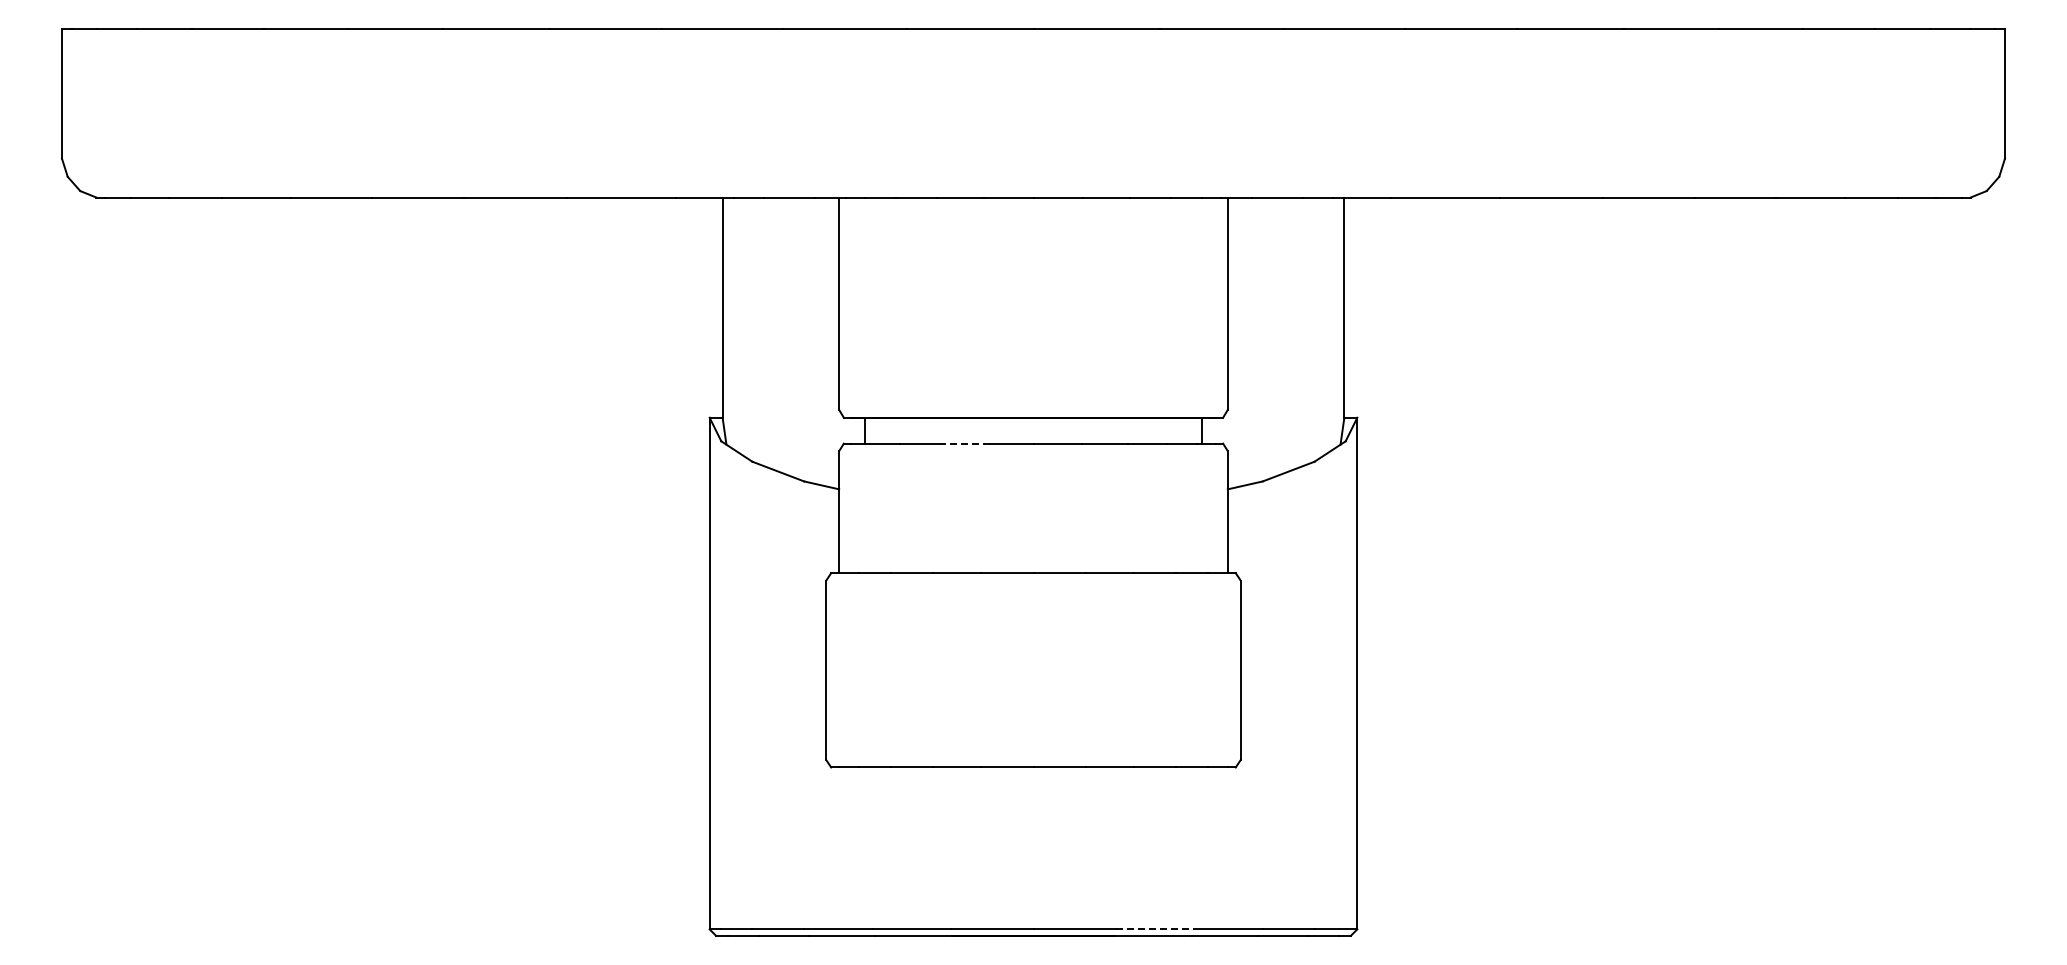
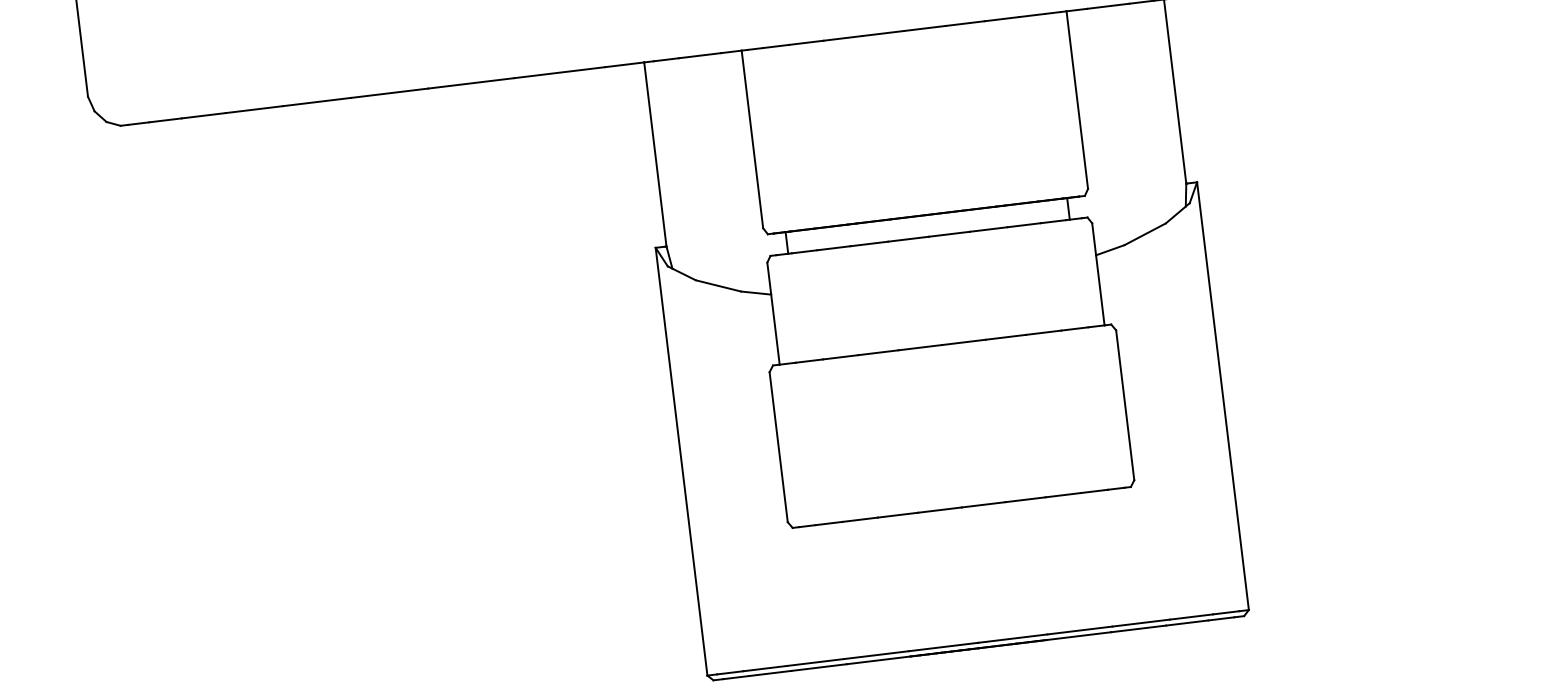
line: (961, 443) -> (868, 243), dashed -> solid
line: (1155, 929) -> (1080, 630), dashed -> solid

